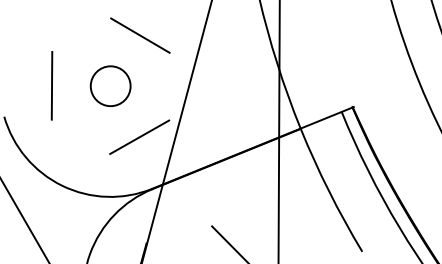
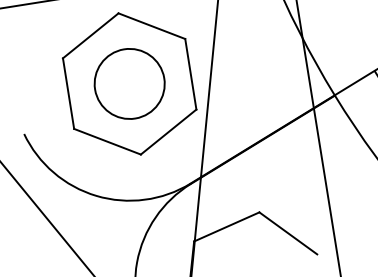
line: (81, 34) -> (90, 35), added
circle: (110, 86) -> (129, 84), size x1.67
line: (169, 86) -> (190, 74), added
line: (80, 136) -> (106, 141), added
line: (179, 234) -> (226, 226), added

